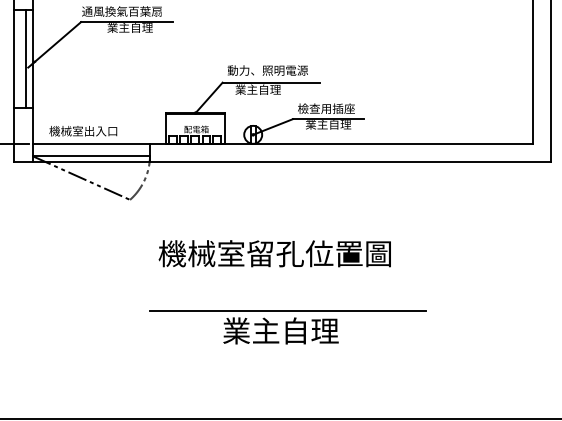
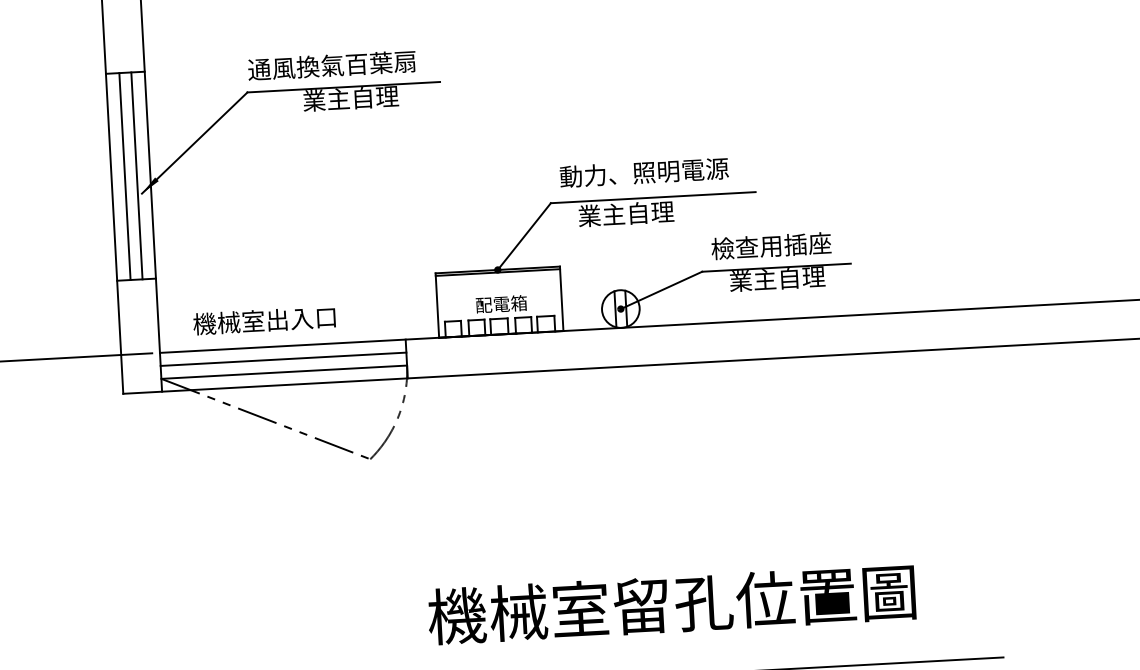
line: (20, 58) -> (124, 175), added
line: (91, 150) -> (283, 360), added
text: (274, 253) -> (671, 603), moved

